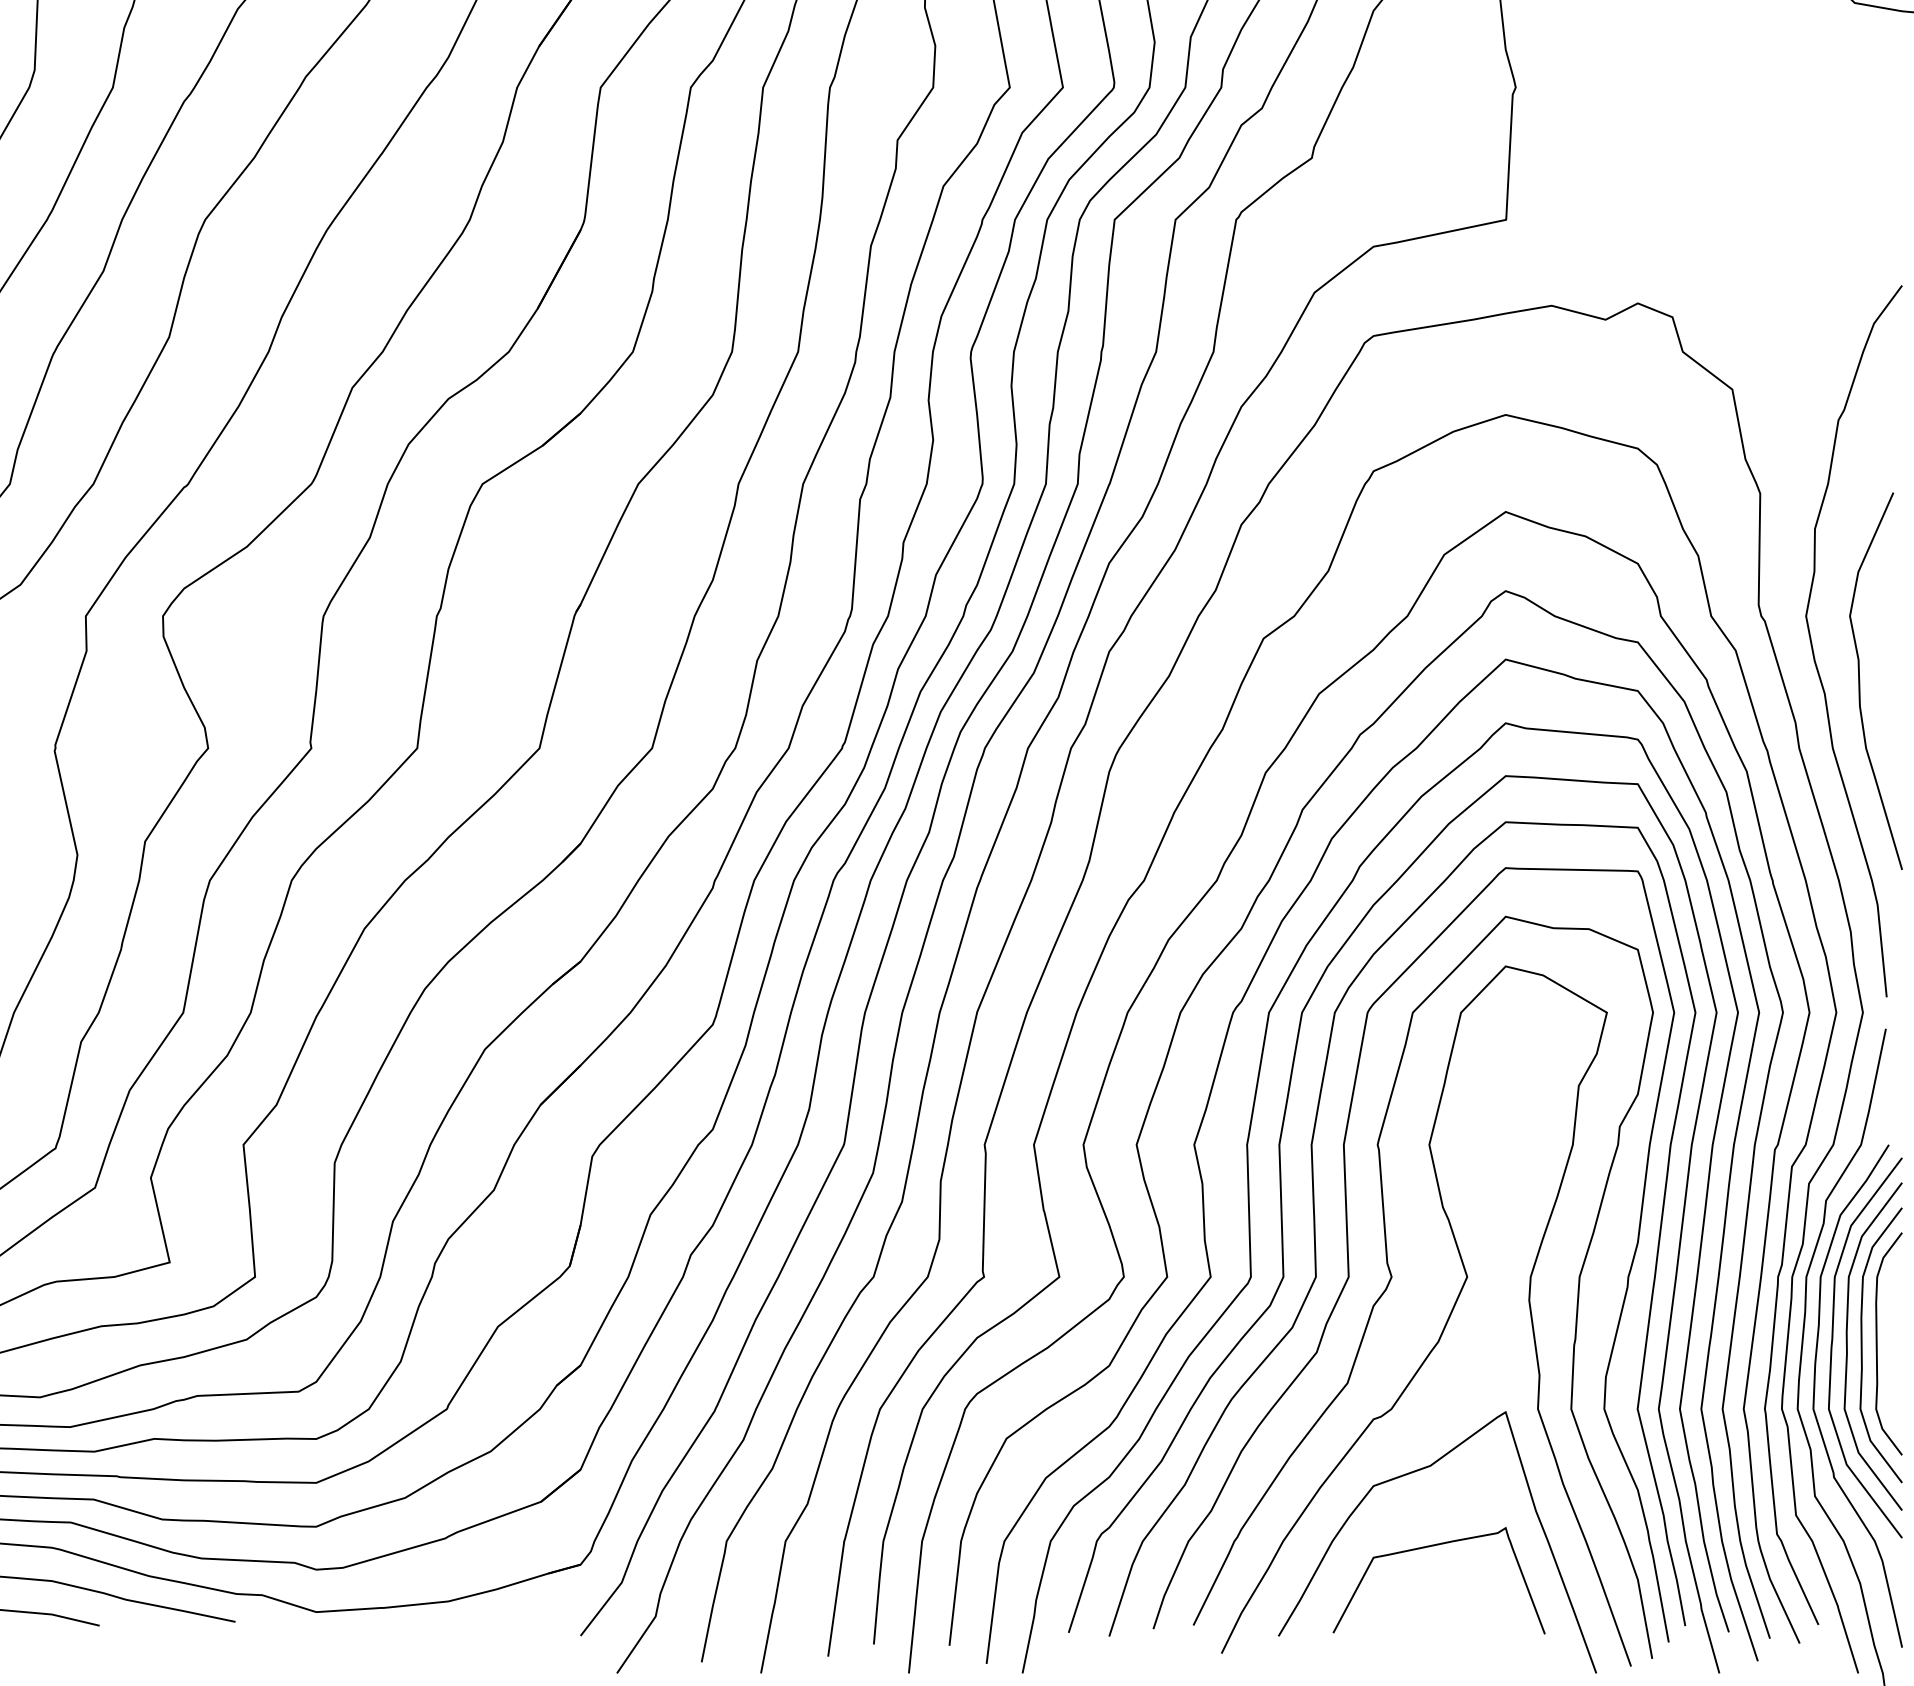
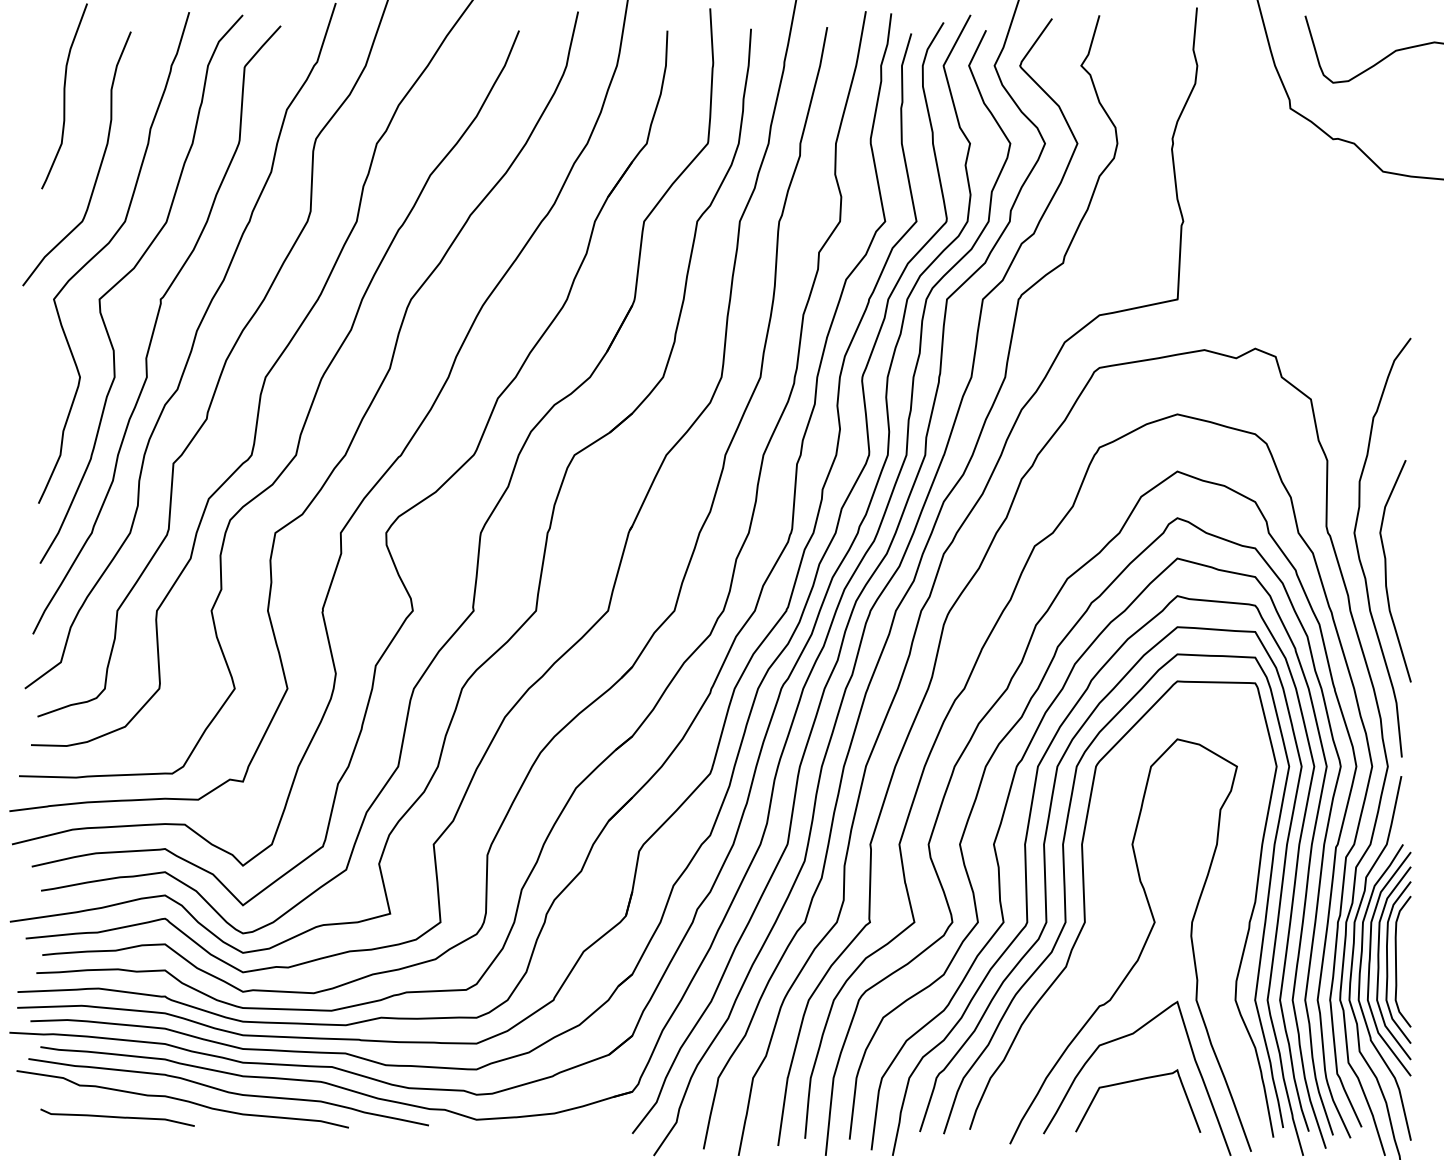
curve: (1393, 1277) -> (1111, 922), removed

